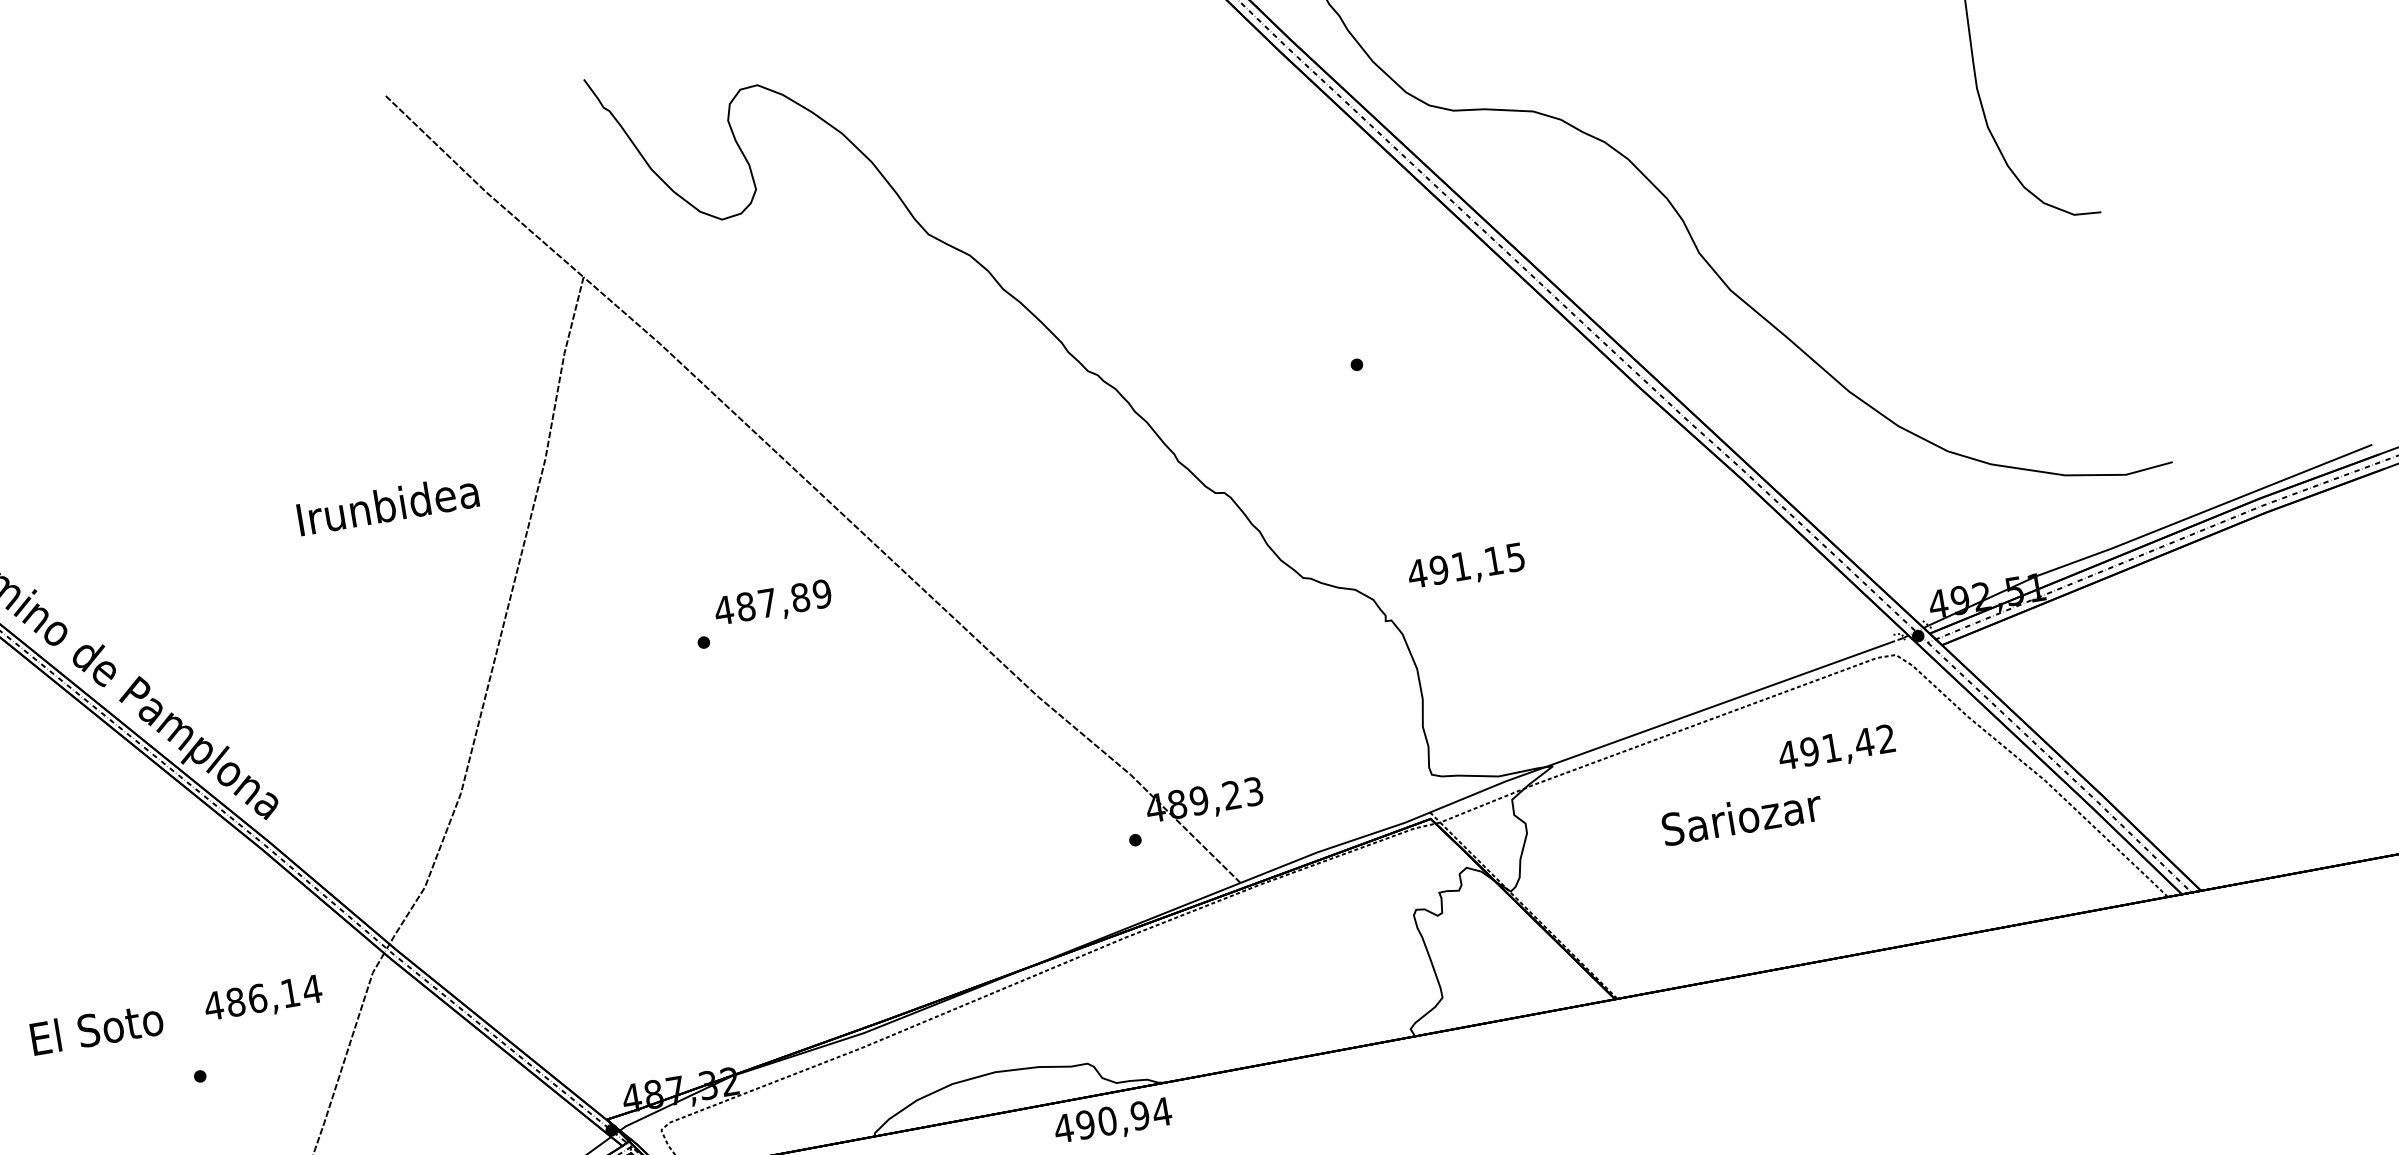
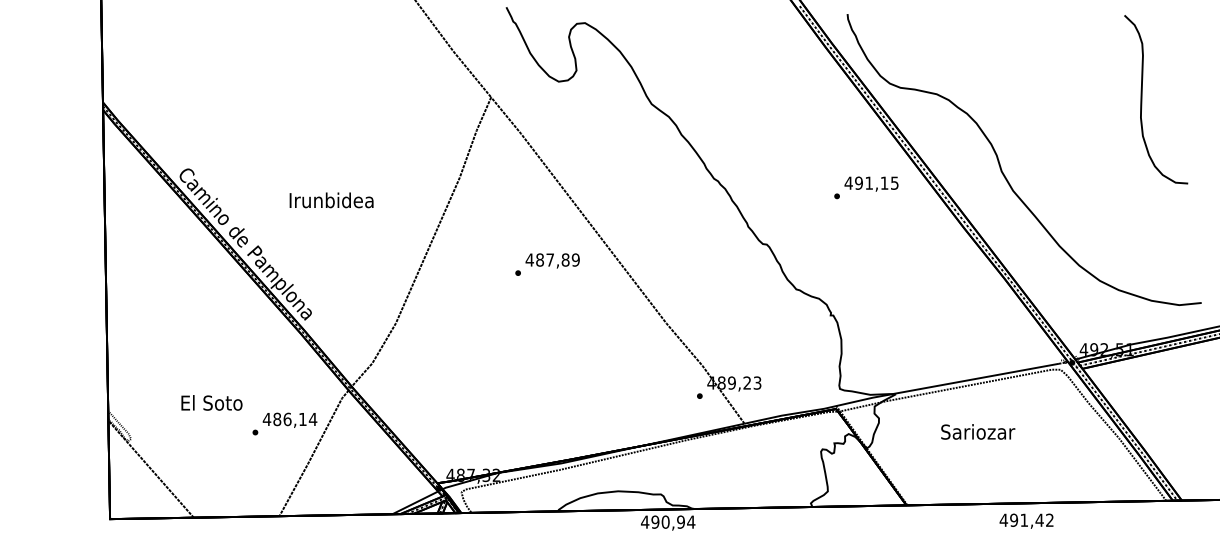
text: (387, 505) -> (331, 200), moved
text: (1466, 566) -> (871, 183), moved
text: (1836, 747) -> (1026, 520), moved
text: (261, 998) -> (289, 419), moved

